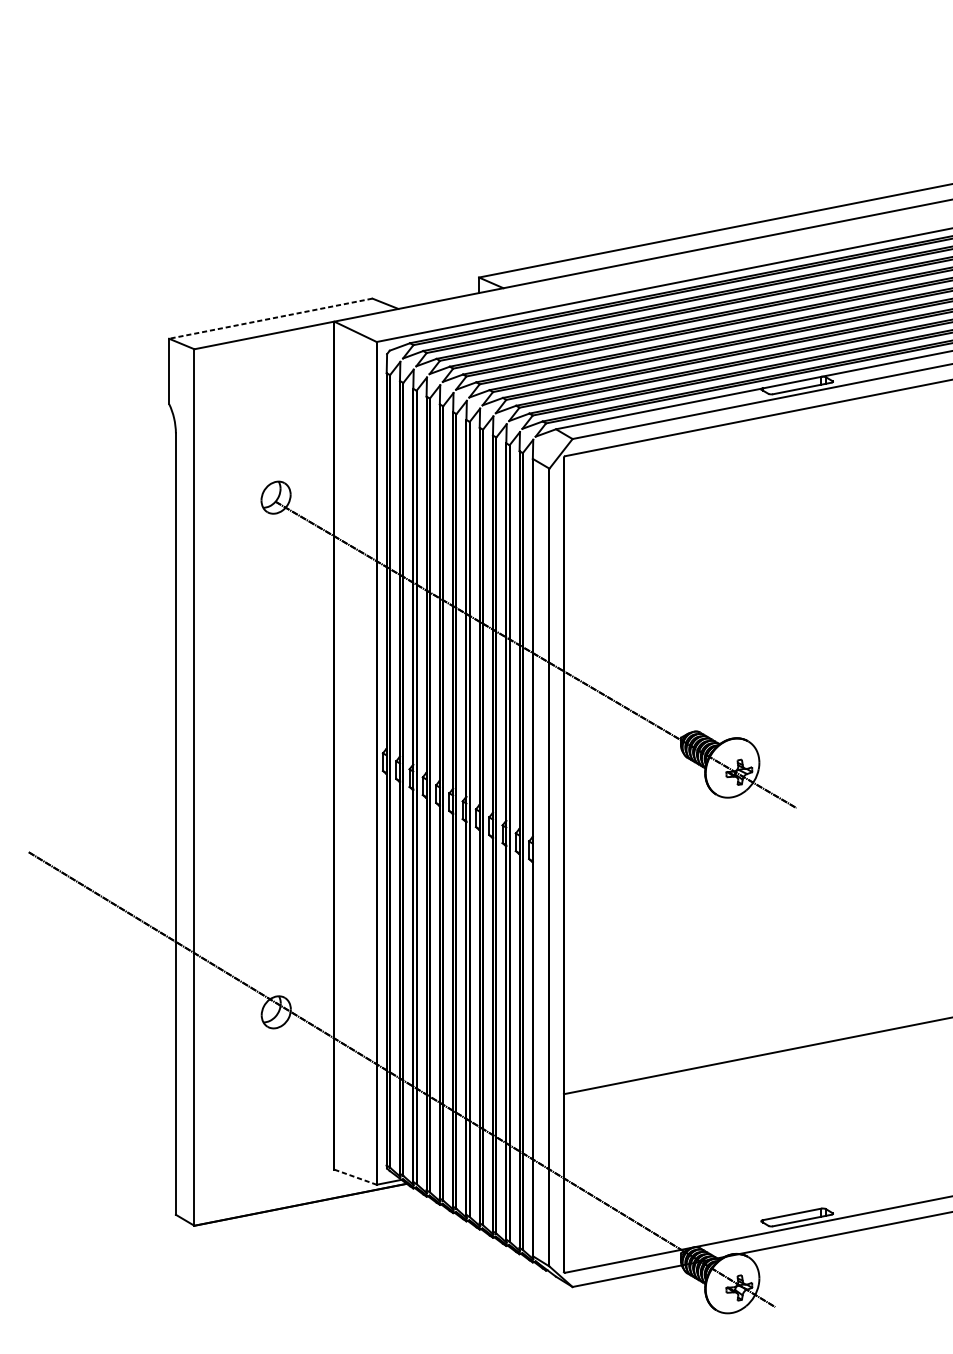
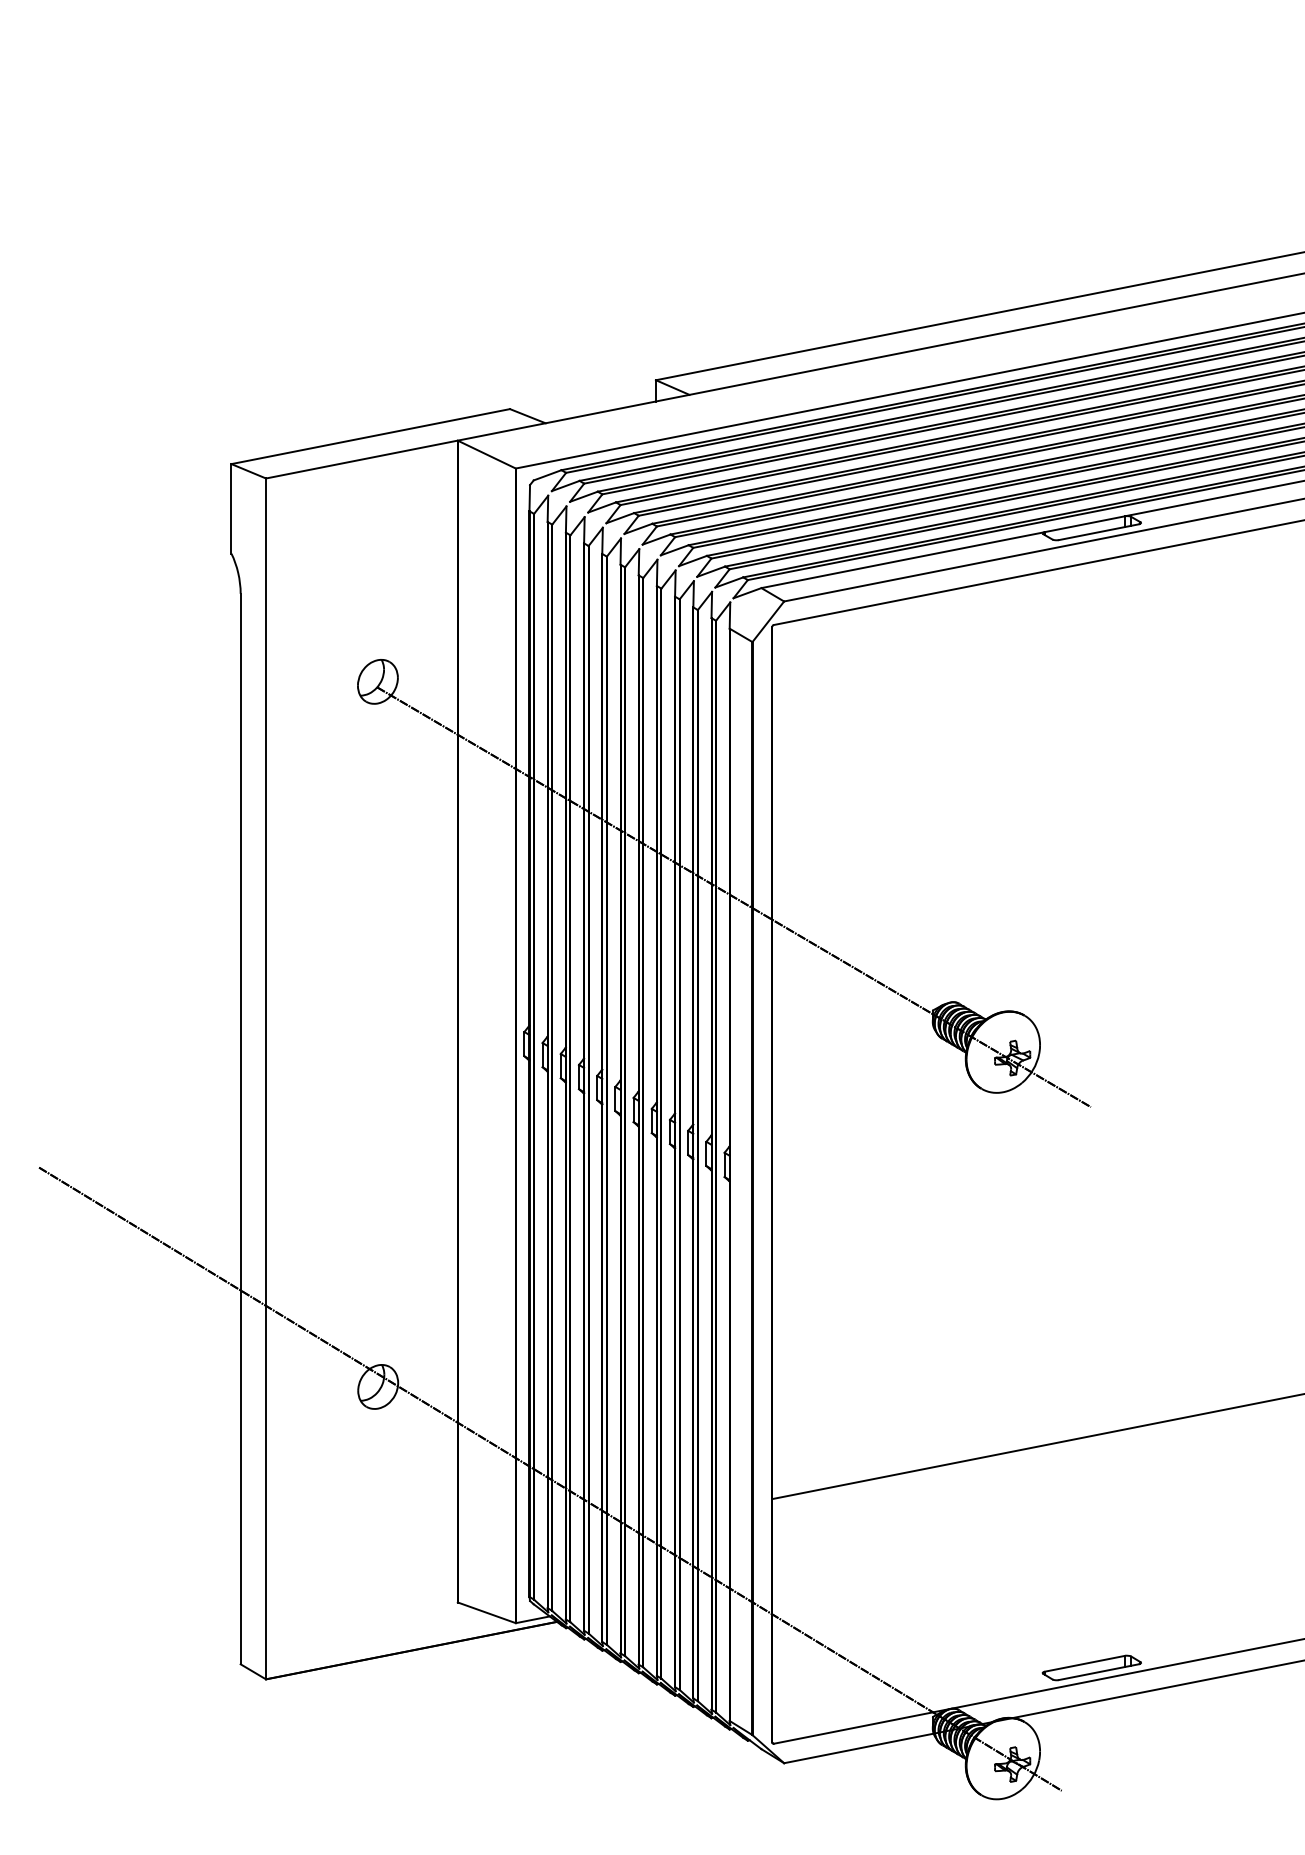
line: (270, 318) -> (370, 436), dashed -> solid
line: (355, 1176) -> (486, 1612), dashed -> solid

